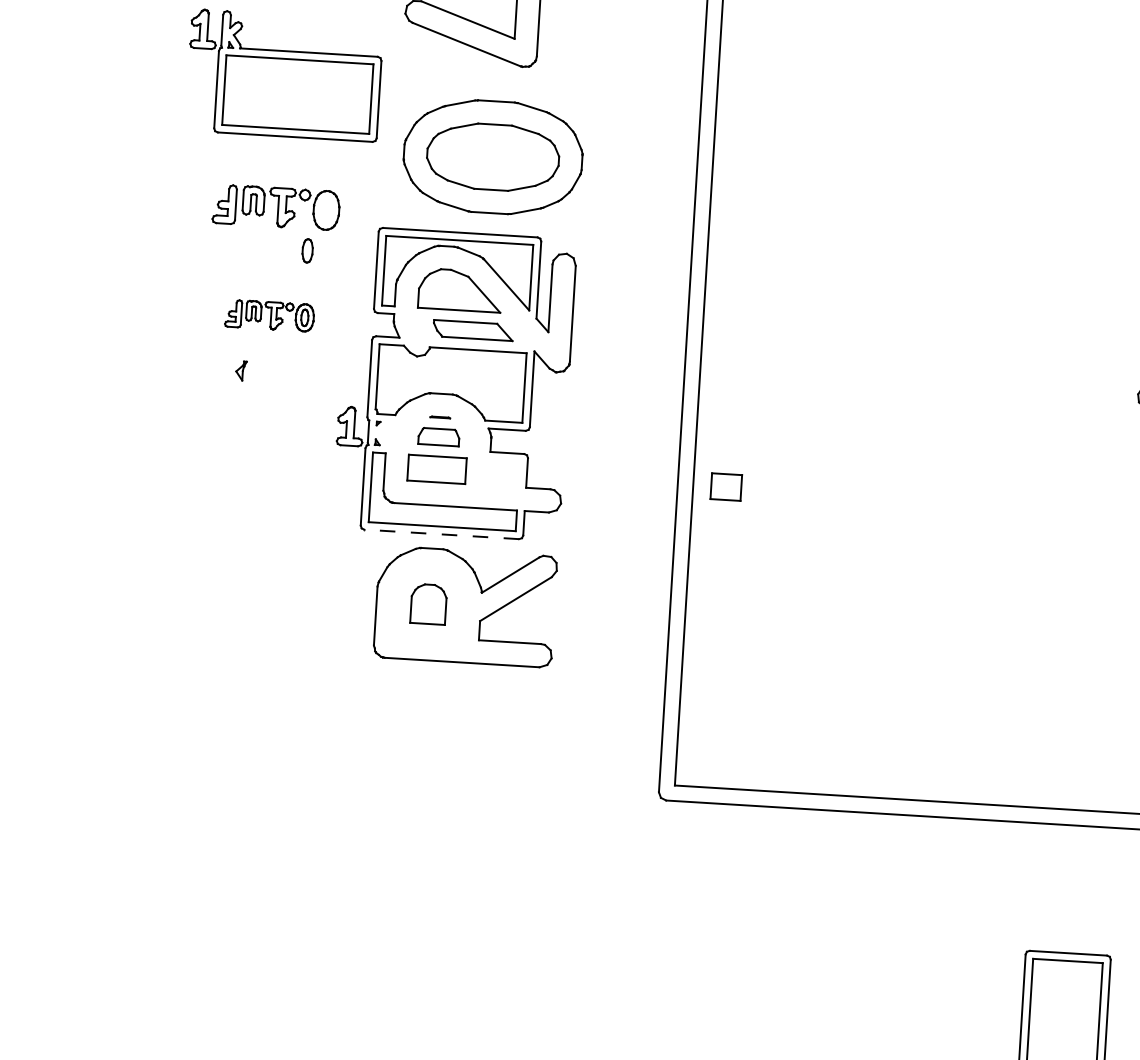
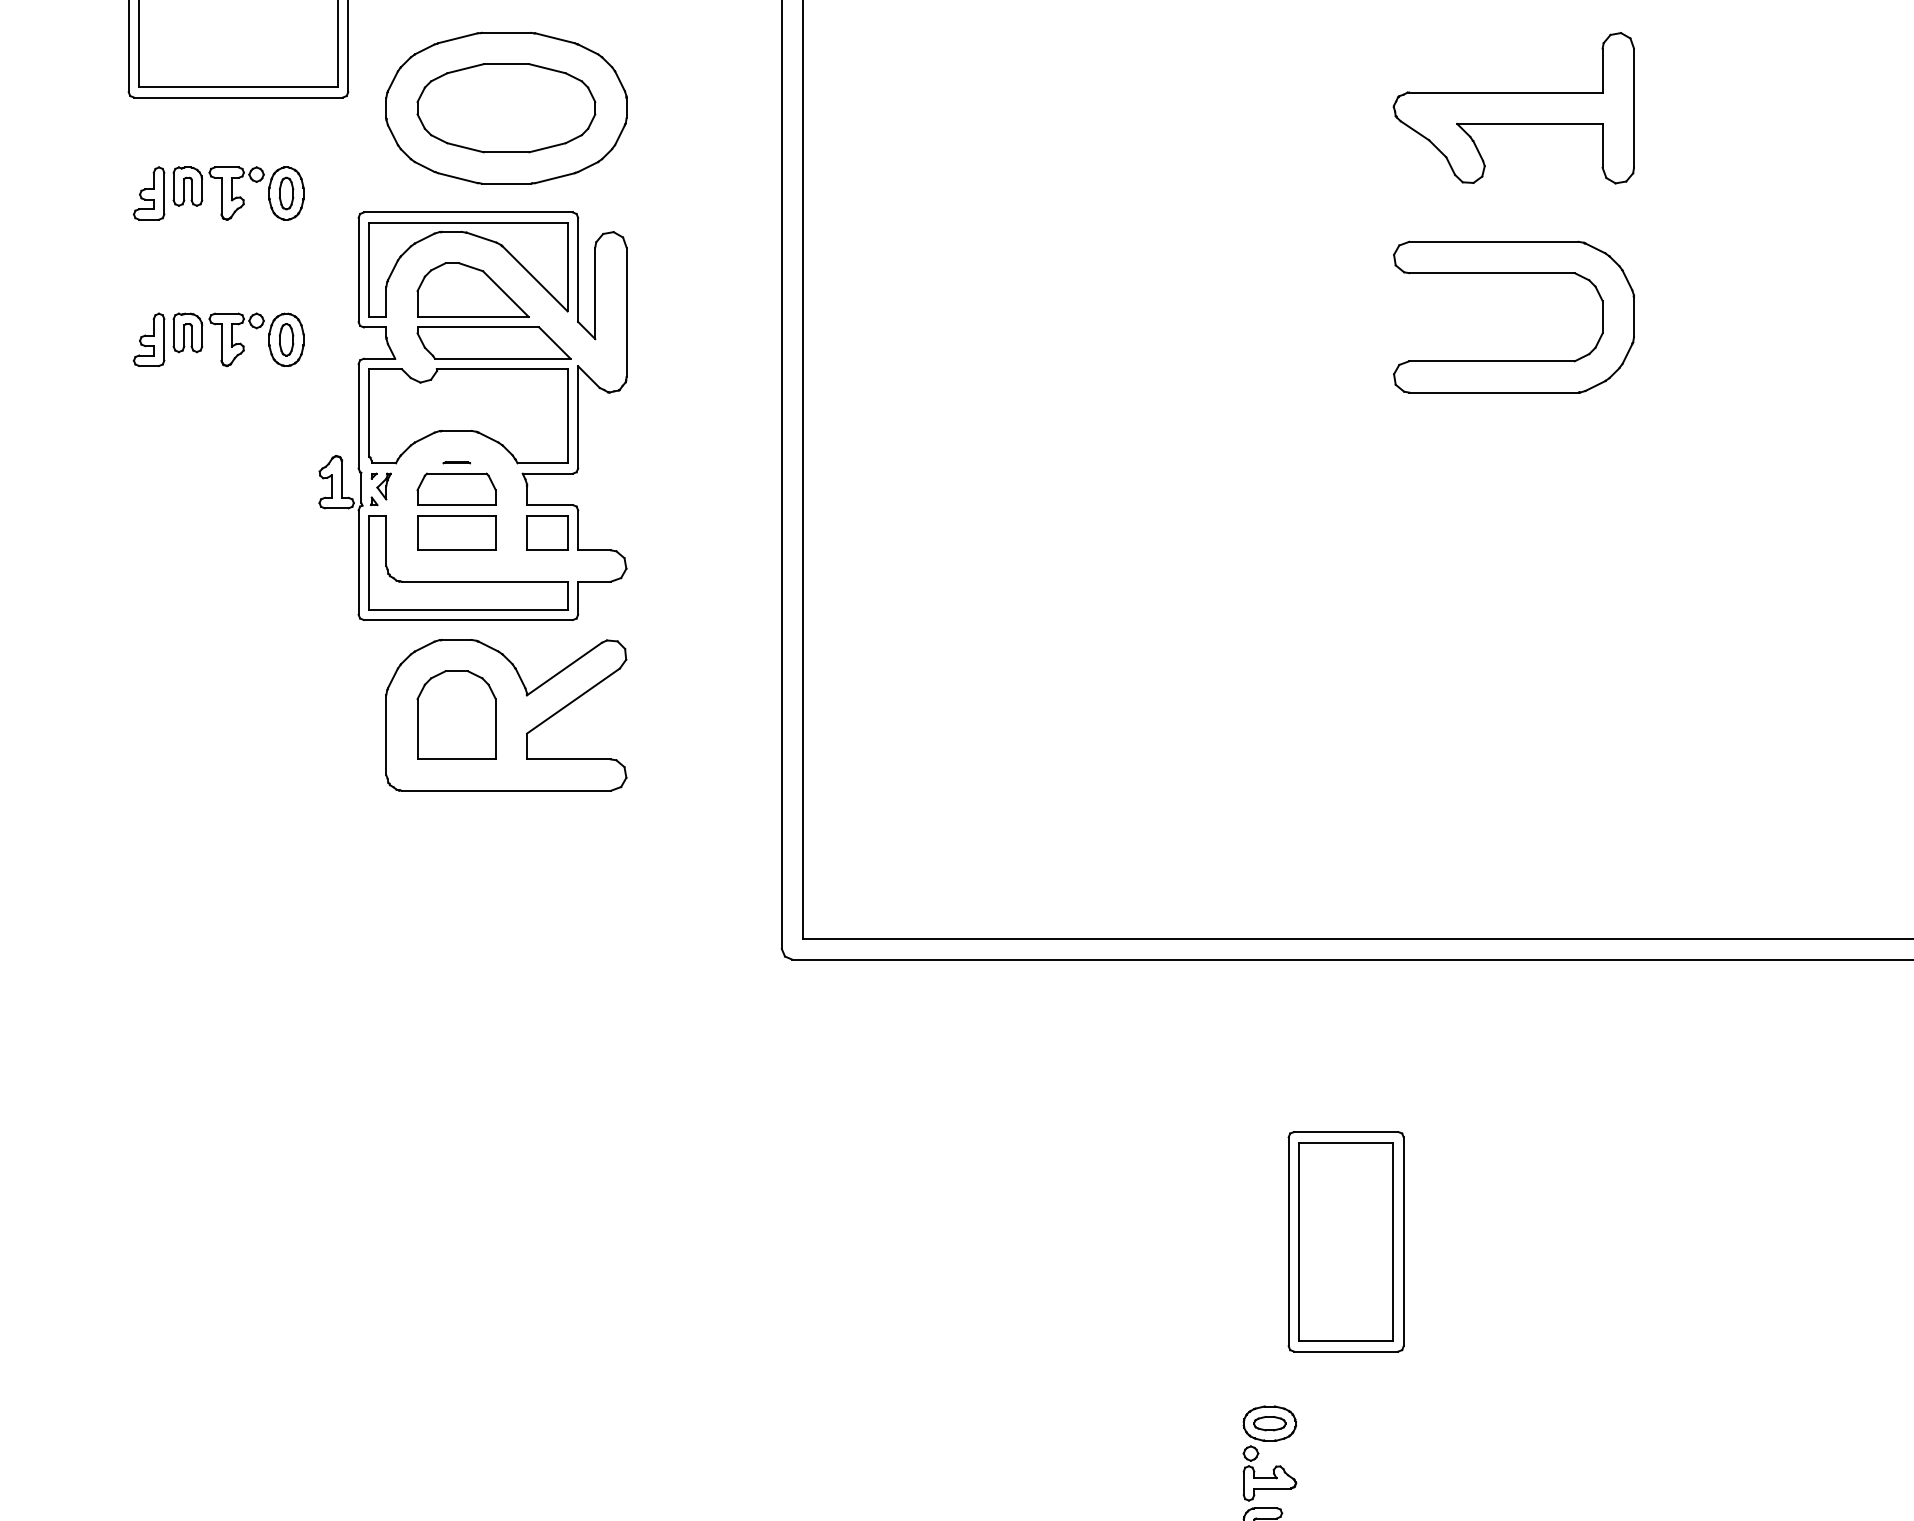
part: (307, 250) -> (286, 193), moved
part: (269, 315) -> (218, 339), size x1.43
part: (472, 330) -> (493, 342), size x1.43
part: (240, 370) -> (383, 486), moved
part: (438, 436) -> (456, 488), size x1.43
part: (726, 486) -> (547, 532), moved
line: (441, 534) -> (468, 620), dashed -> solid
part: (428, 603) -> (456, 714), size x1.67

